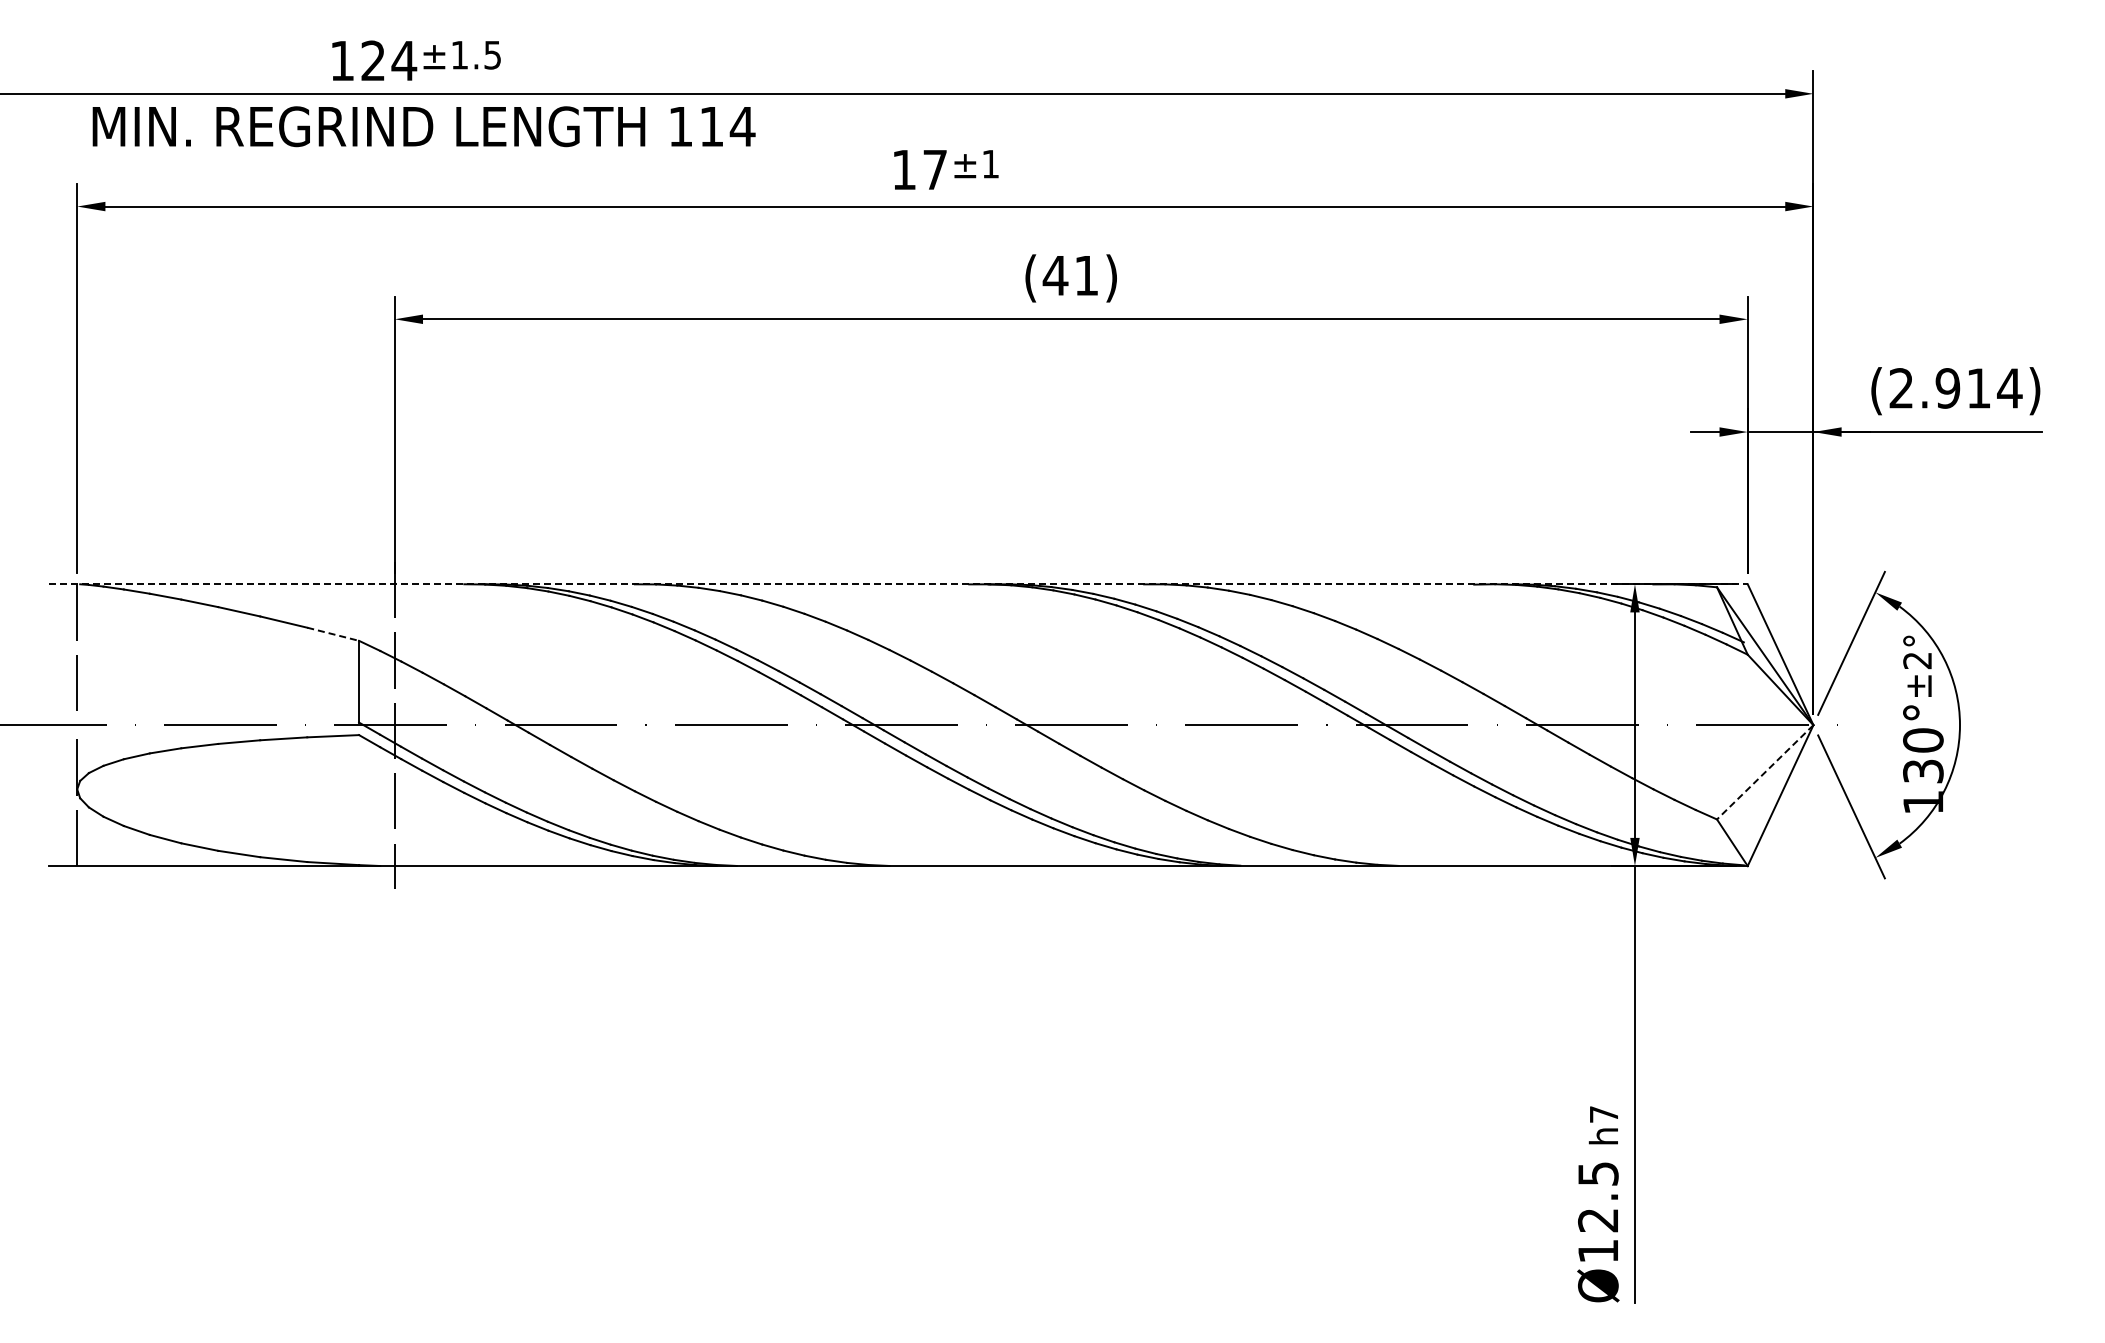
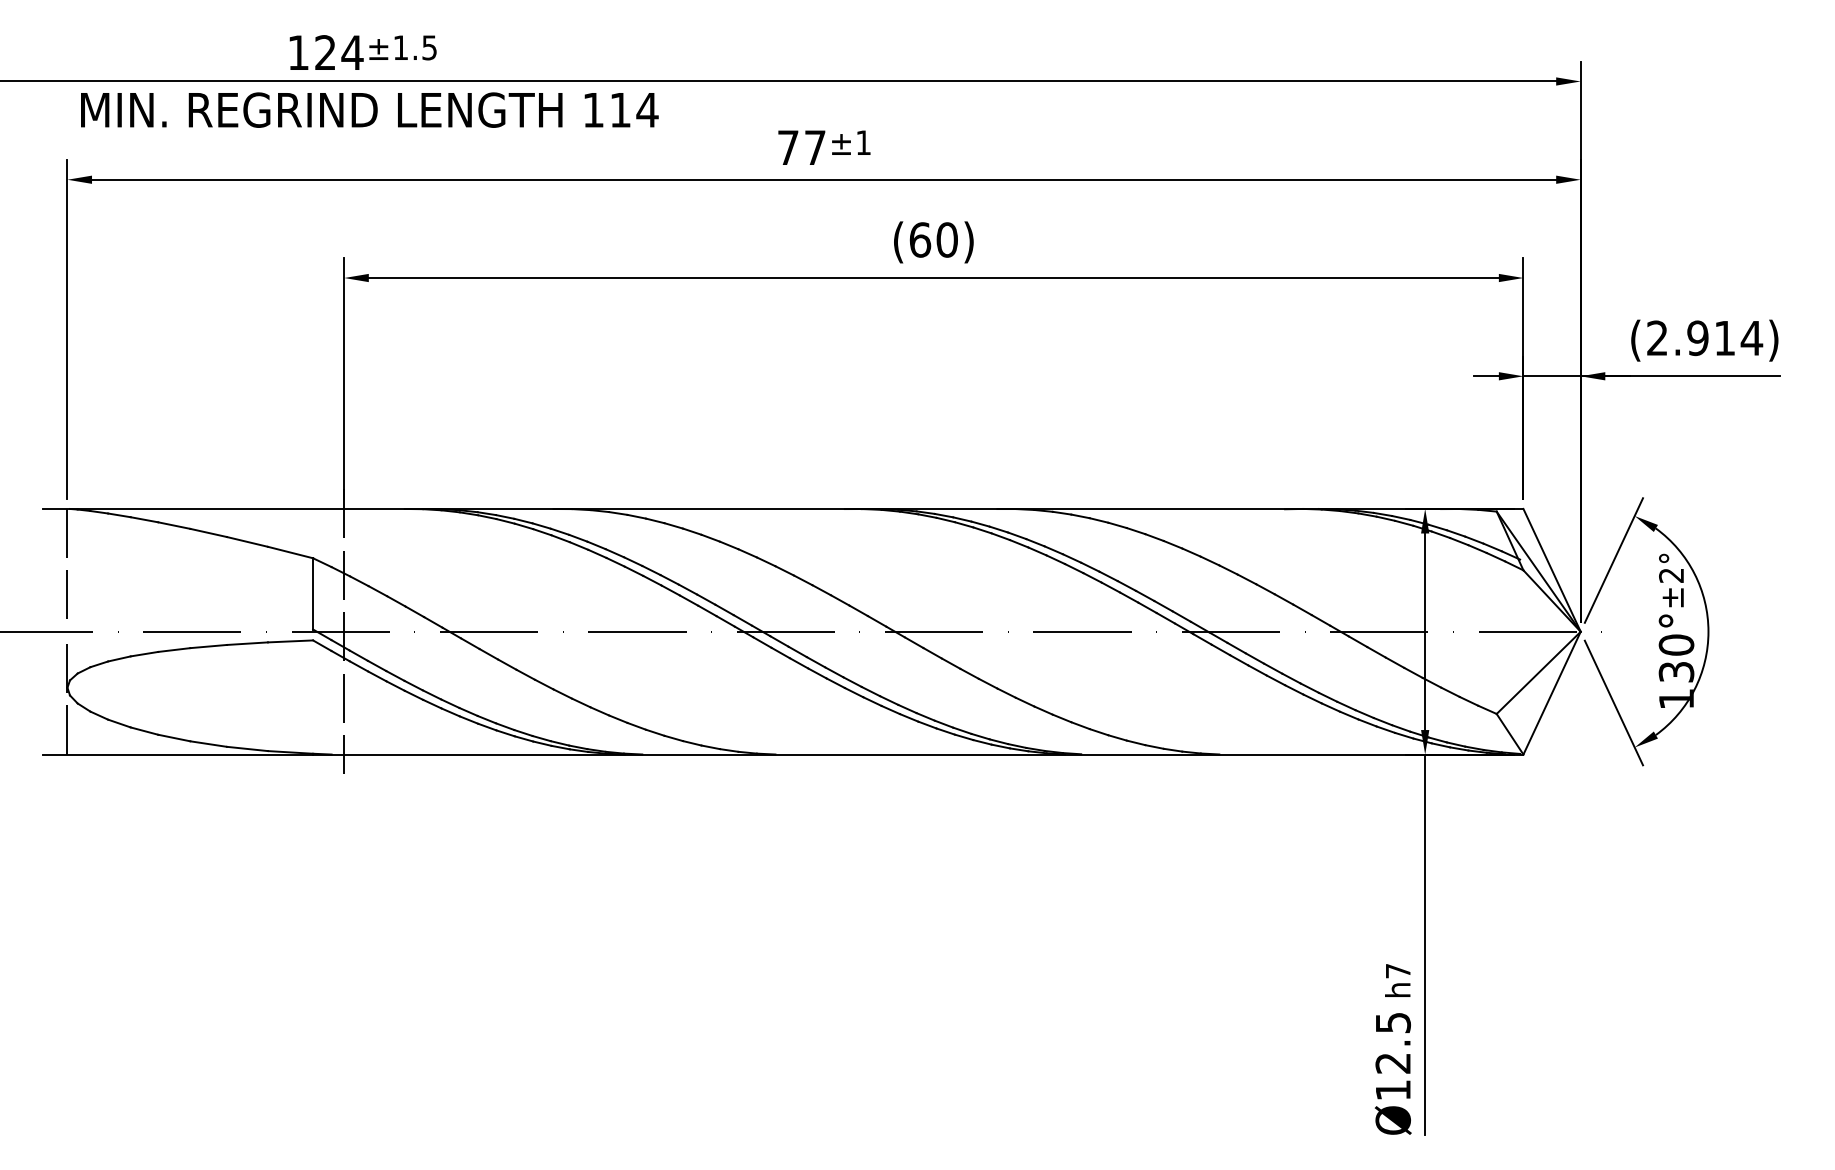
text: (903, 169) -> (787, 147), 17 -> 77
text: (1070, 275) -> (933, 239), (41) -> (60)
line: (898, 584) -> (783, 509), dashed -> solid
line: (333, 634) -> (290, 552), dashed -> solid
line: (1764, 772) -> (1538, 673), dashed -> solid

